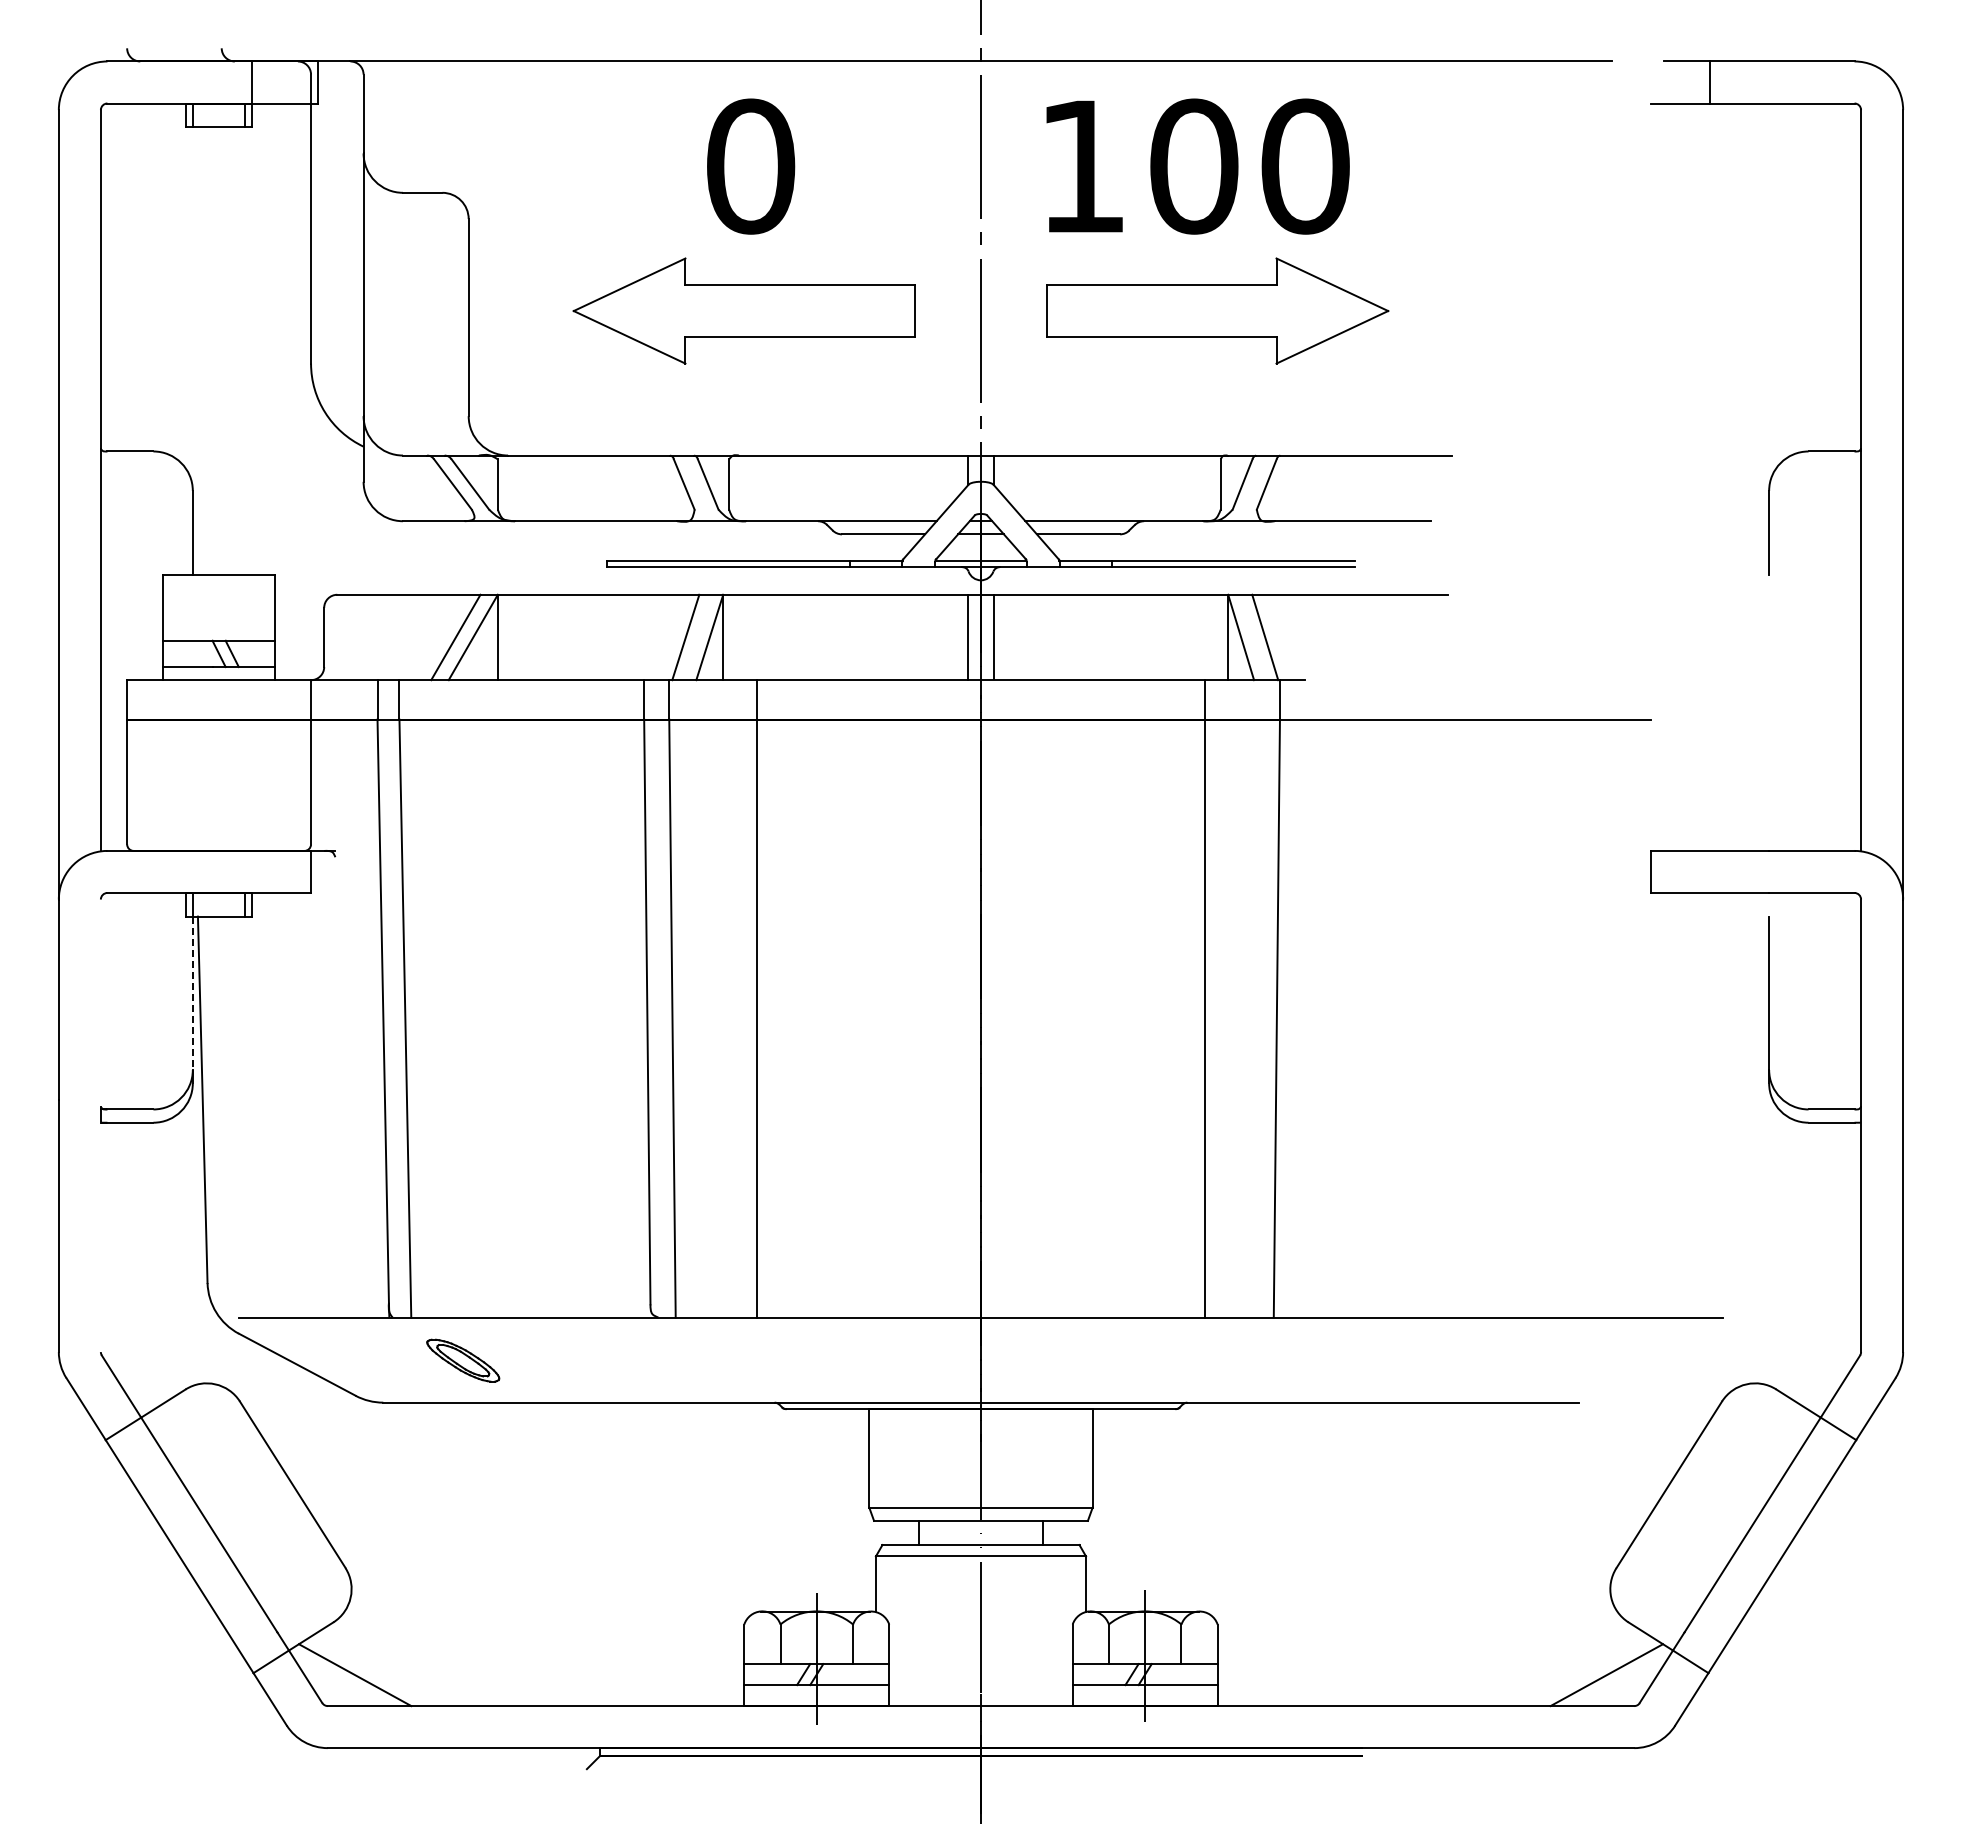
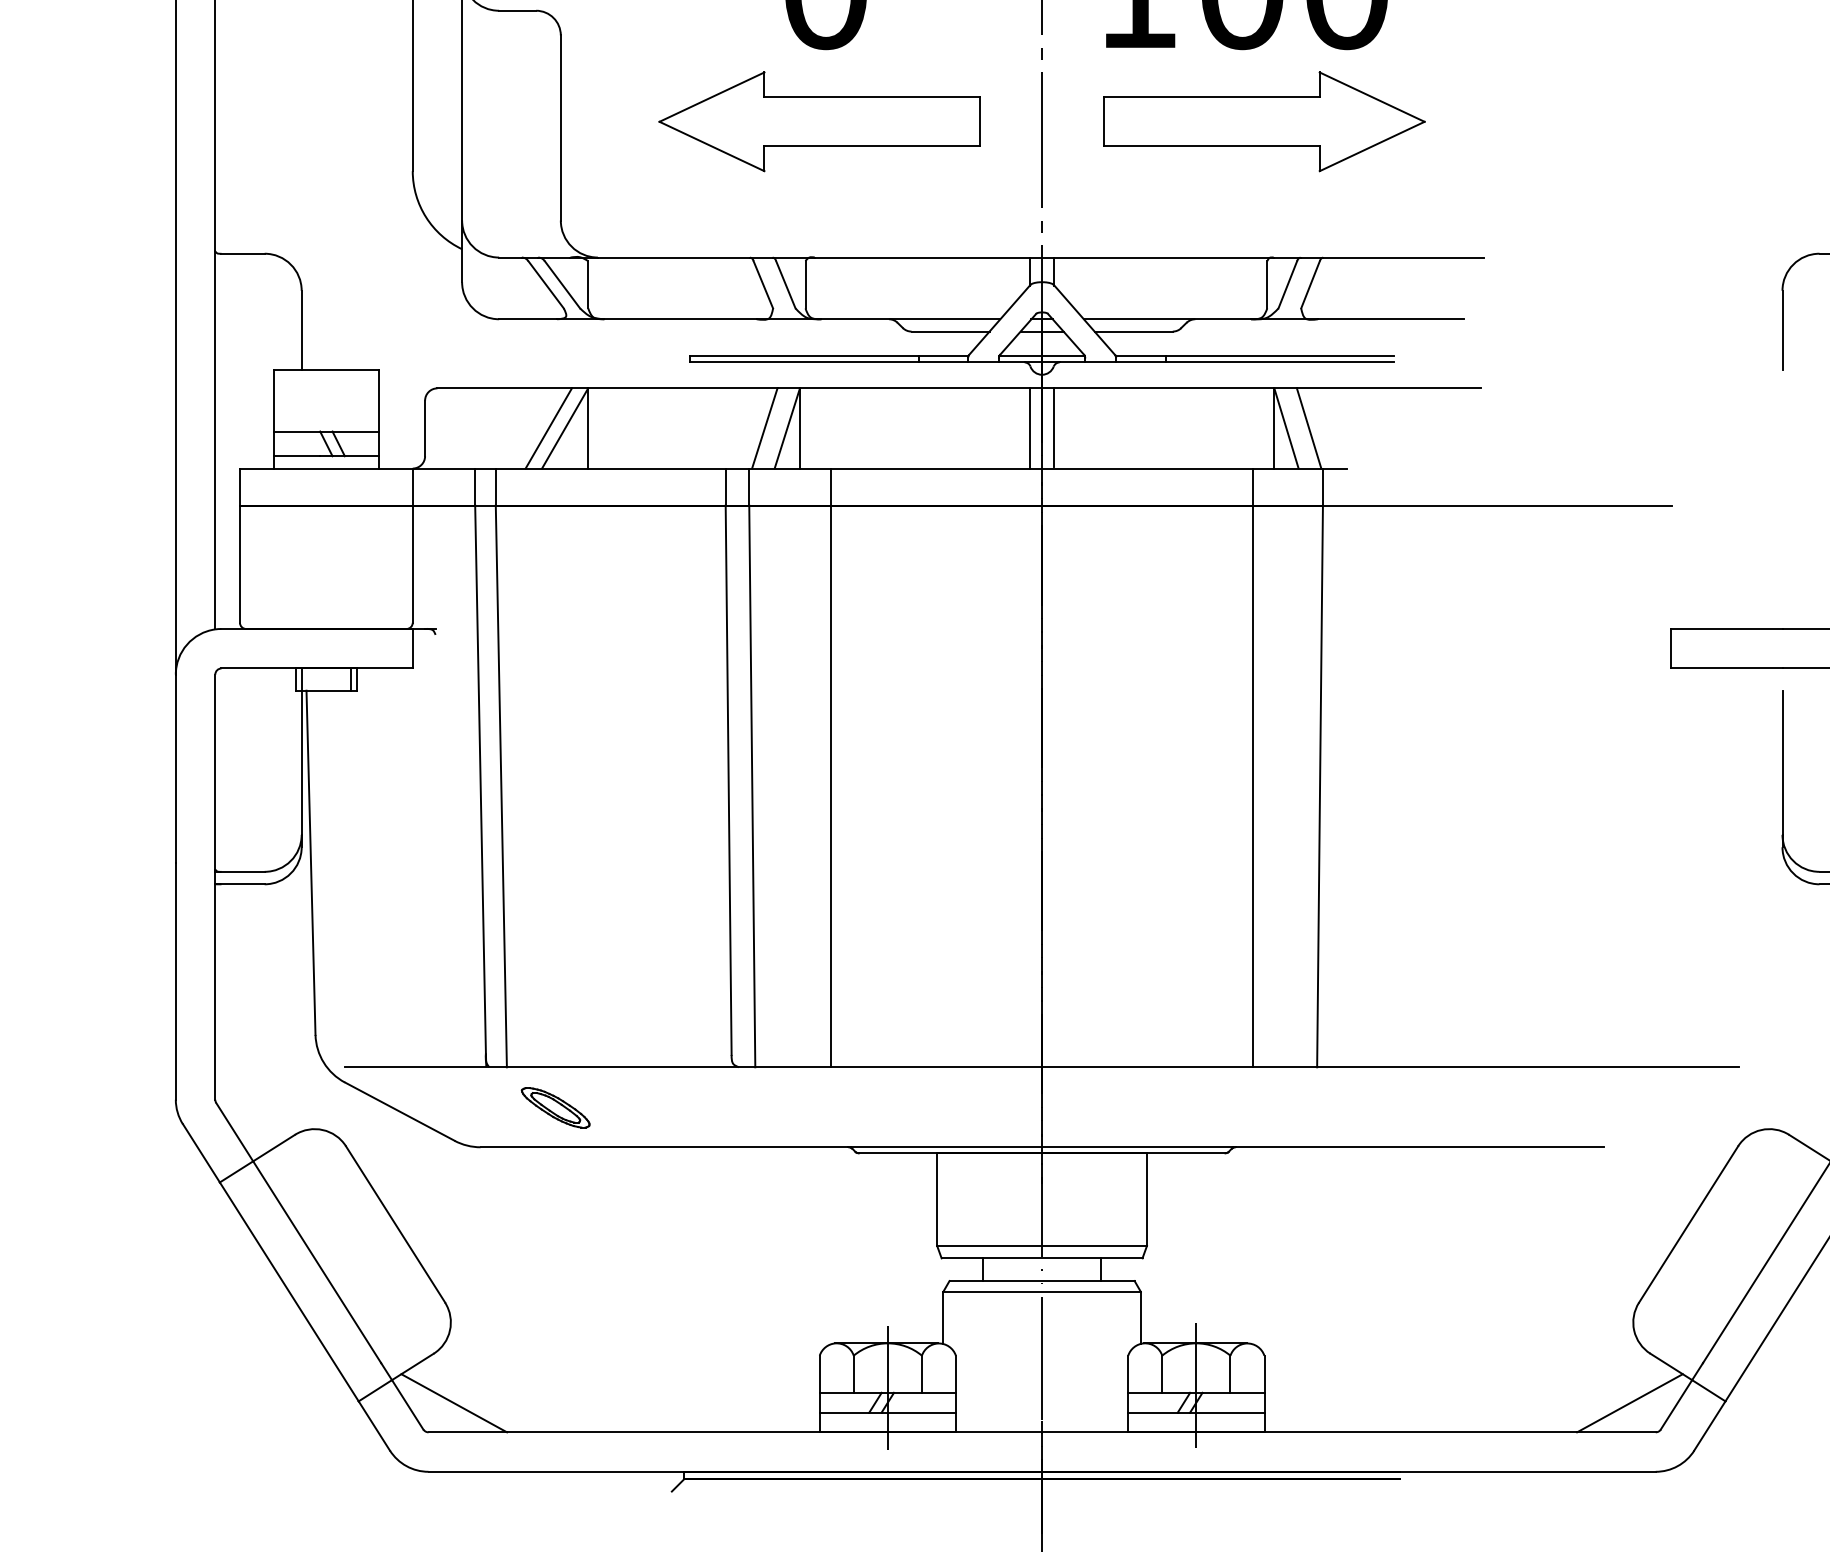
line: (192, 993) -> (301, 762), dashed -> solid
line: (100, 1002) -> (214, 771), added
line: (100, 1237) -> (214, 992), added

